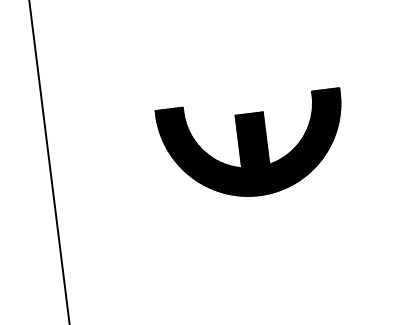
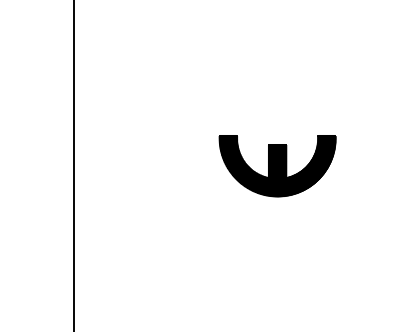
part: (253, 147) -> (277, 166), size x0.62

